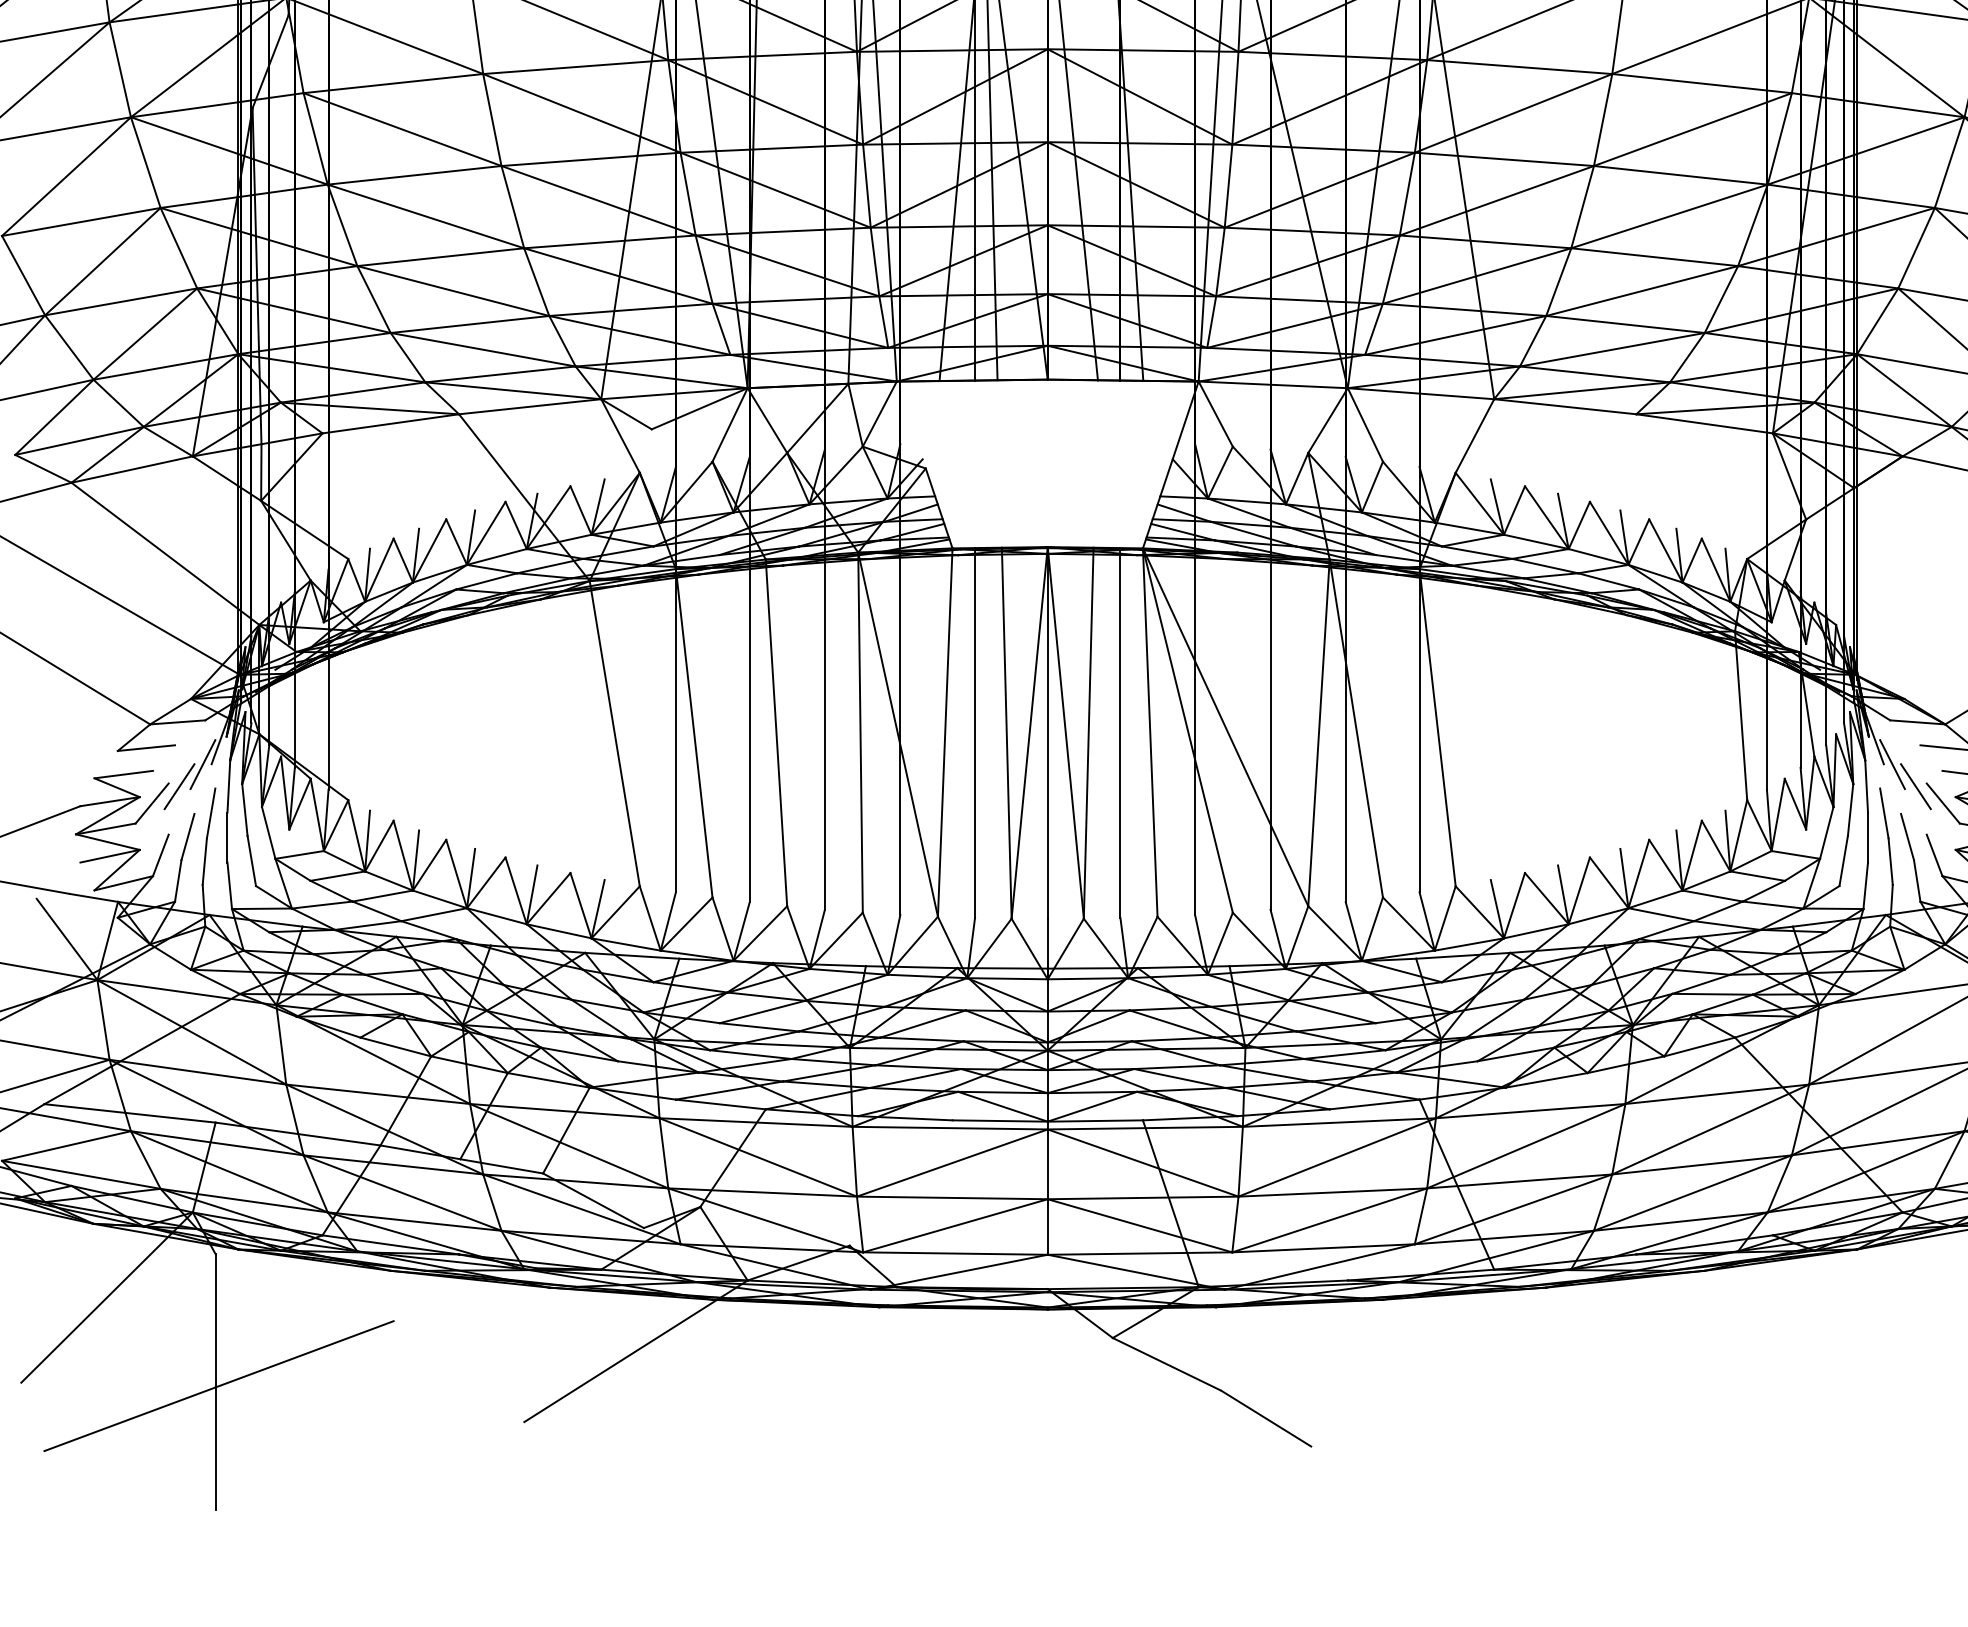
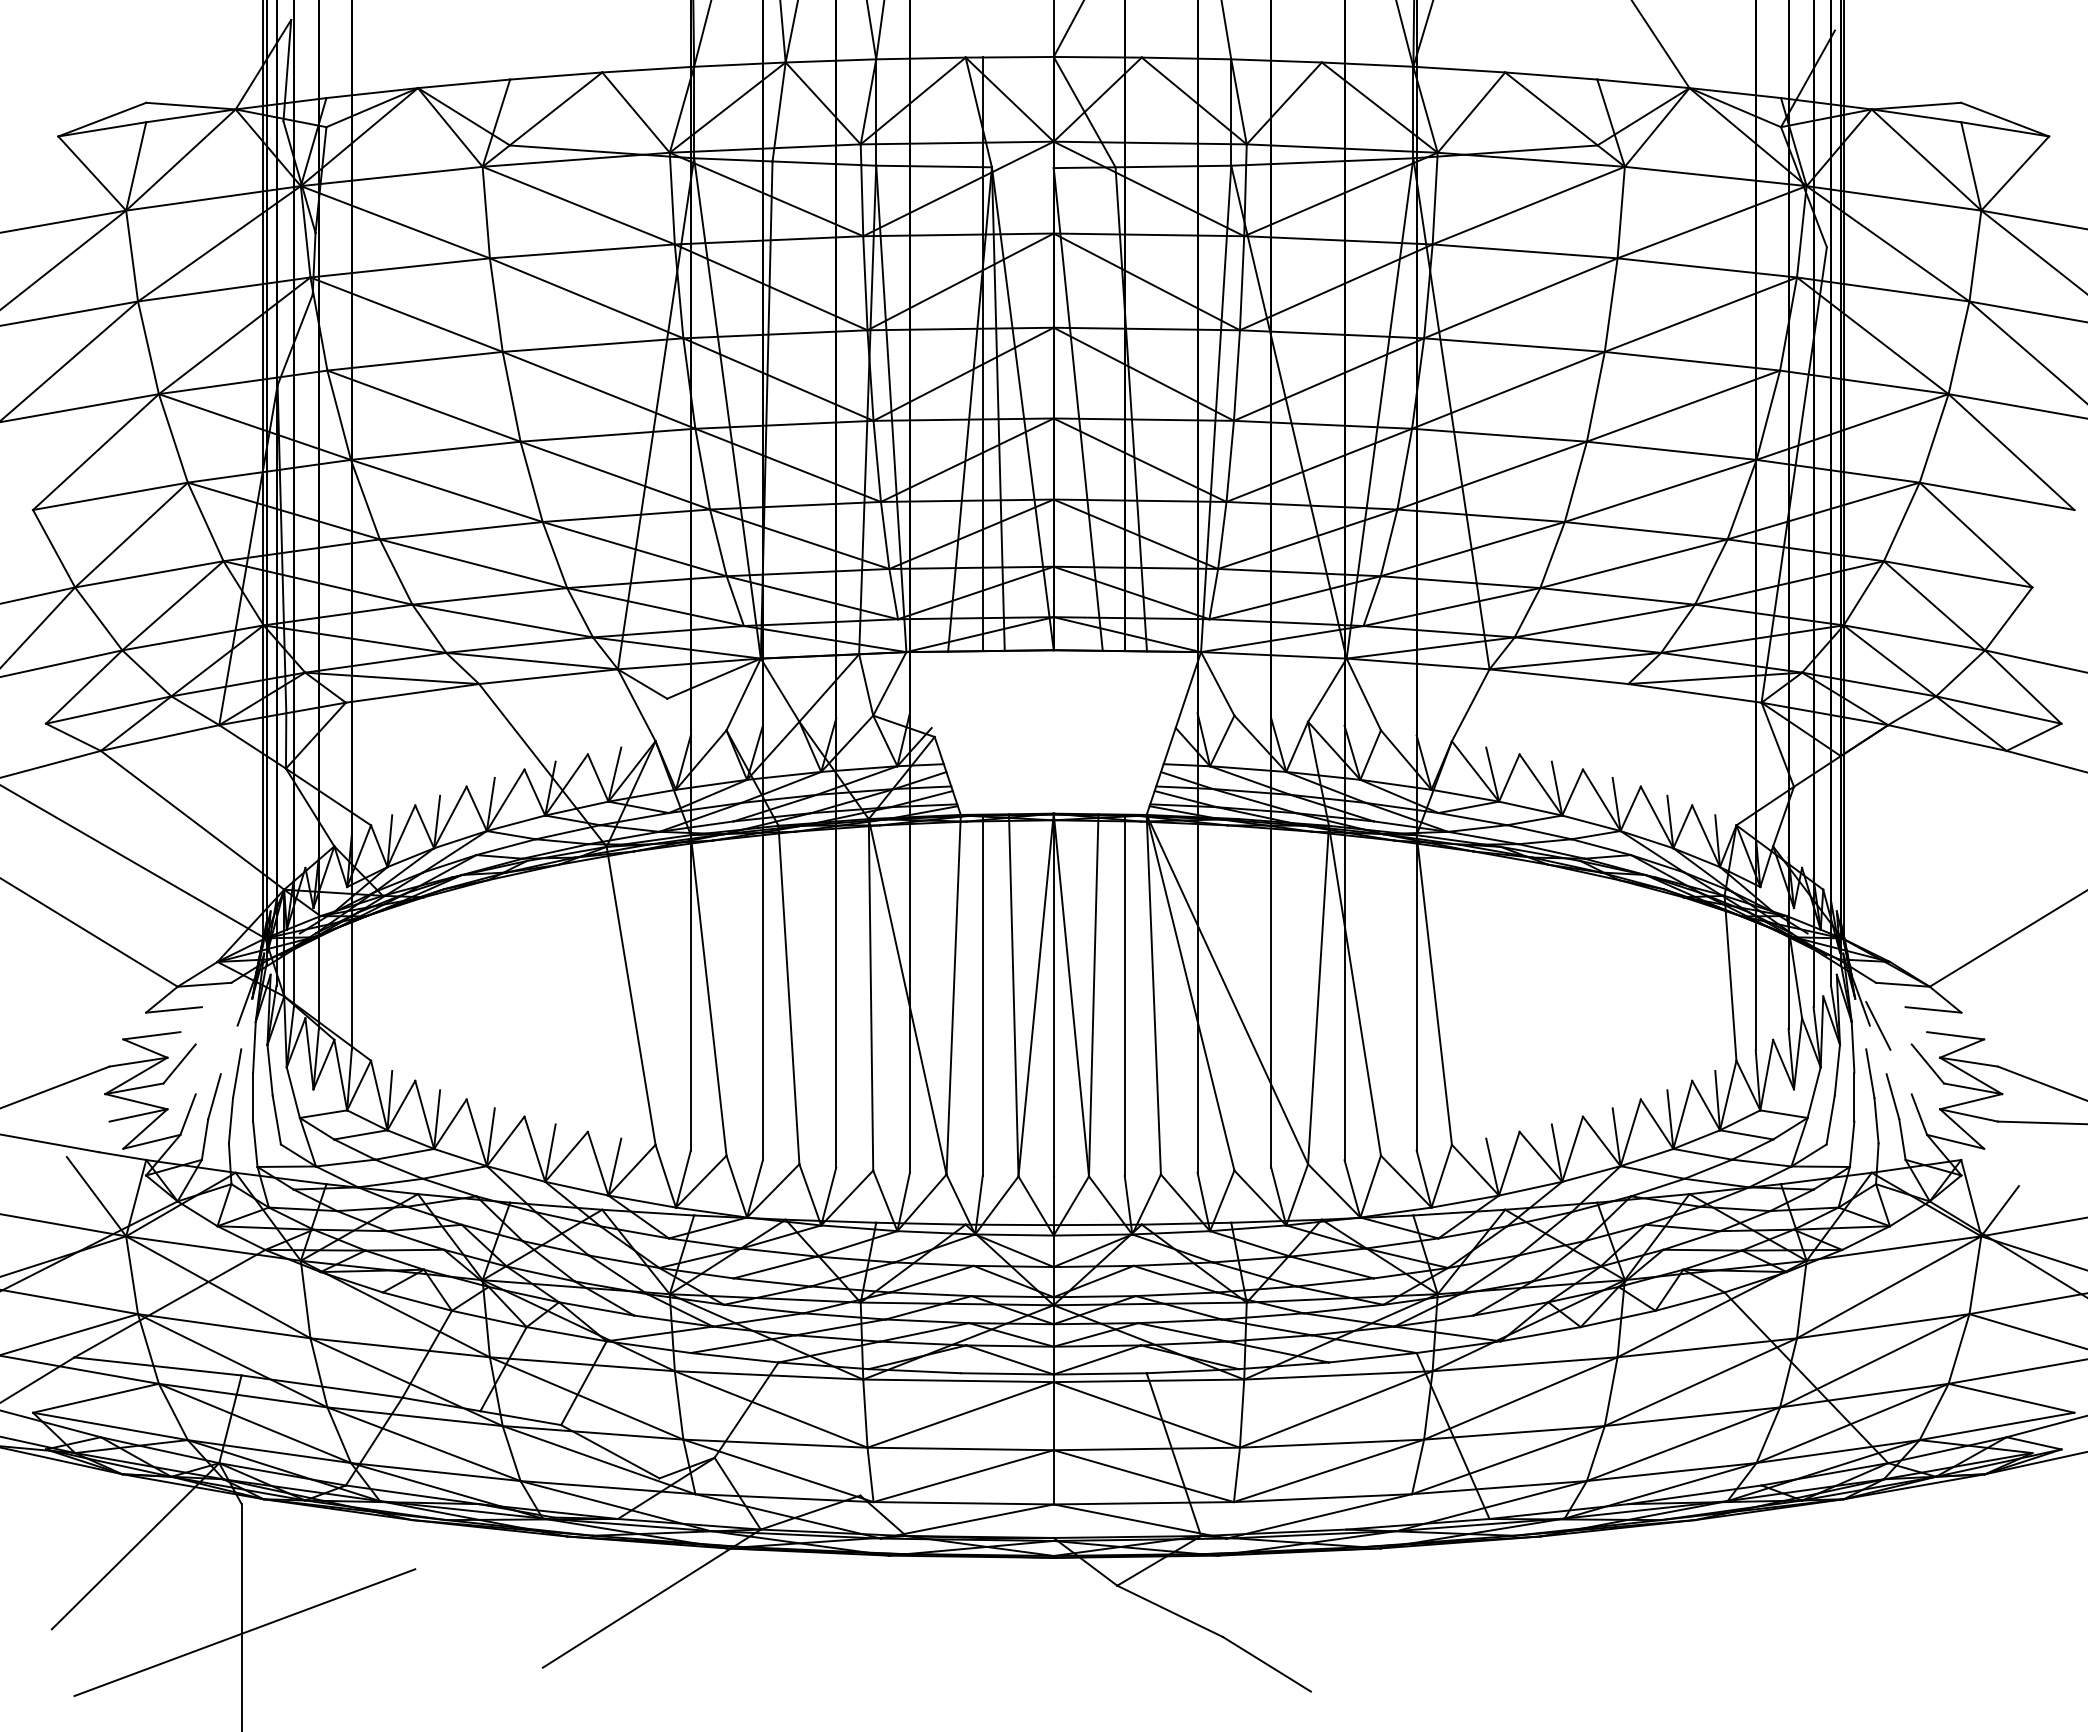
line: (203, 764) -> (229, 1025), removed
line: (178, 786) -> (205, 1047), removed
line: (1915, 786) -> (1900, 1047), removed

